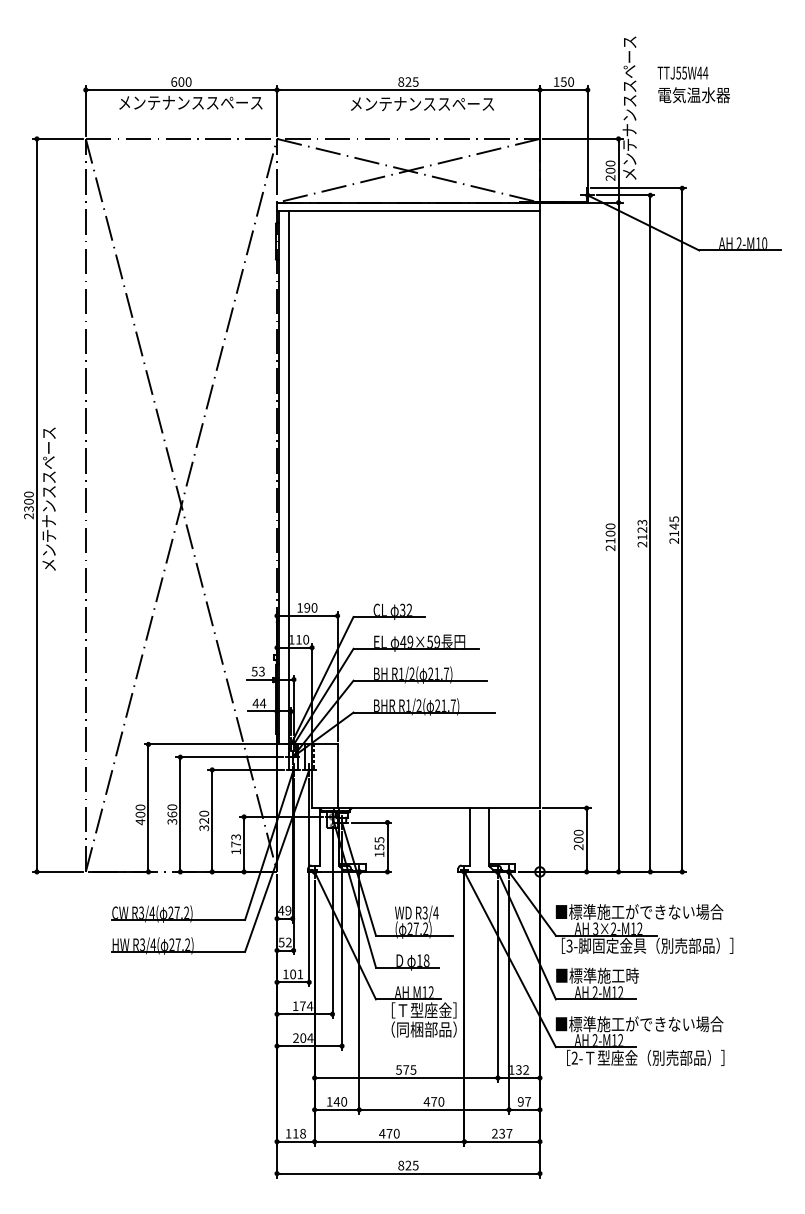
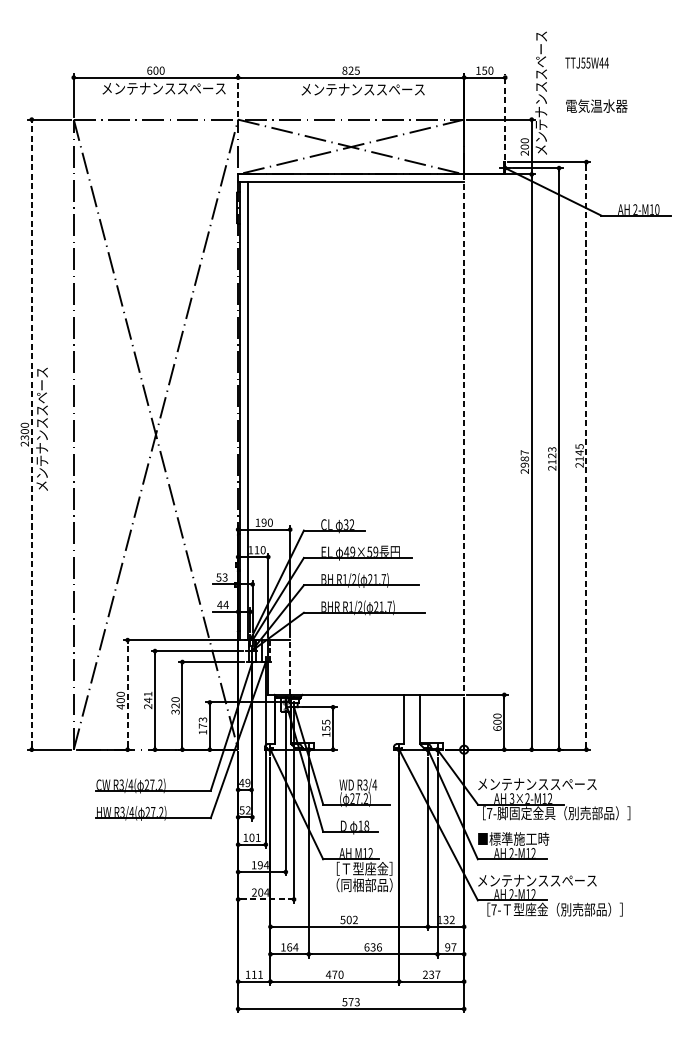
text: (693, 95) -> (596, 106), moved
line: (277, 110) -> (238, 95), solid -> dashed
line: (587, 135) -> (505, 116), solid -> dashed
line: (36, 504) -> (31, 433), solid -> dashed
line: (539, 505) -> (463, 434), solid -> dashed
line: (682, 530) -> (586, 456), solid -> dashed
text: (610, 533) -> (524, 458), 2100 -> 2987
line: (337, 776) -> (290, 667), solid -> dashed
line: (148, 808) -> (127, 695), solid -> dashed
text: (172, 814) -> (148, 700), 360 -> 241
text: (578, 847) -> (497, 728), 200 -> 600
text: (639, 911) -> (549, 783), ■標準施工ができない場合 -> メンテナンススペース
text: (569, 945) -> (489, 812), 3- -> 7-
text: (302, 1006) -> (260, 865), 174 -> 194
text: (639, 1024) -> (549, 880), ■標準施工ができない場合 -> メンテナンススペース
line: (310, 1046) -> (266, 899), solid -> dashed
text: (574, 1057) -> (493, 909), 2- -> 7-
text: (409, 1069) -> (352, 919), 575 -> 502
text: (340, 1101) -> (292, 947), 140 -> 164
text: (433, 1101) -> (372, 947), 470 -> 636
text: (302, 1133) -> (260, 974), 118 -> 111
text: (408, 1165) -> (351, 1002), 825 -> 573

